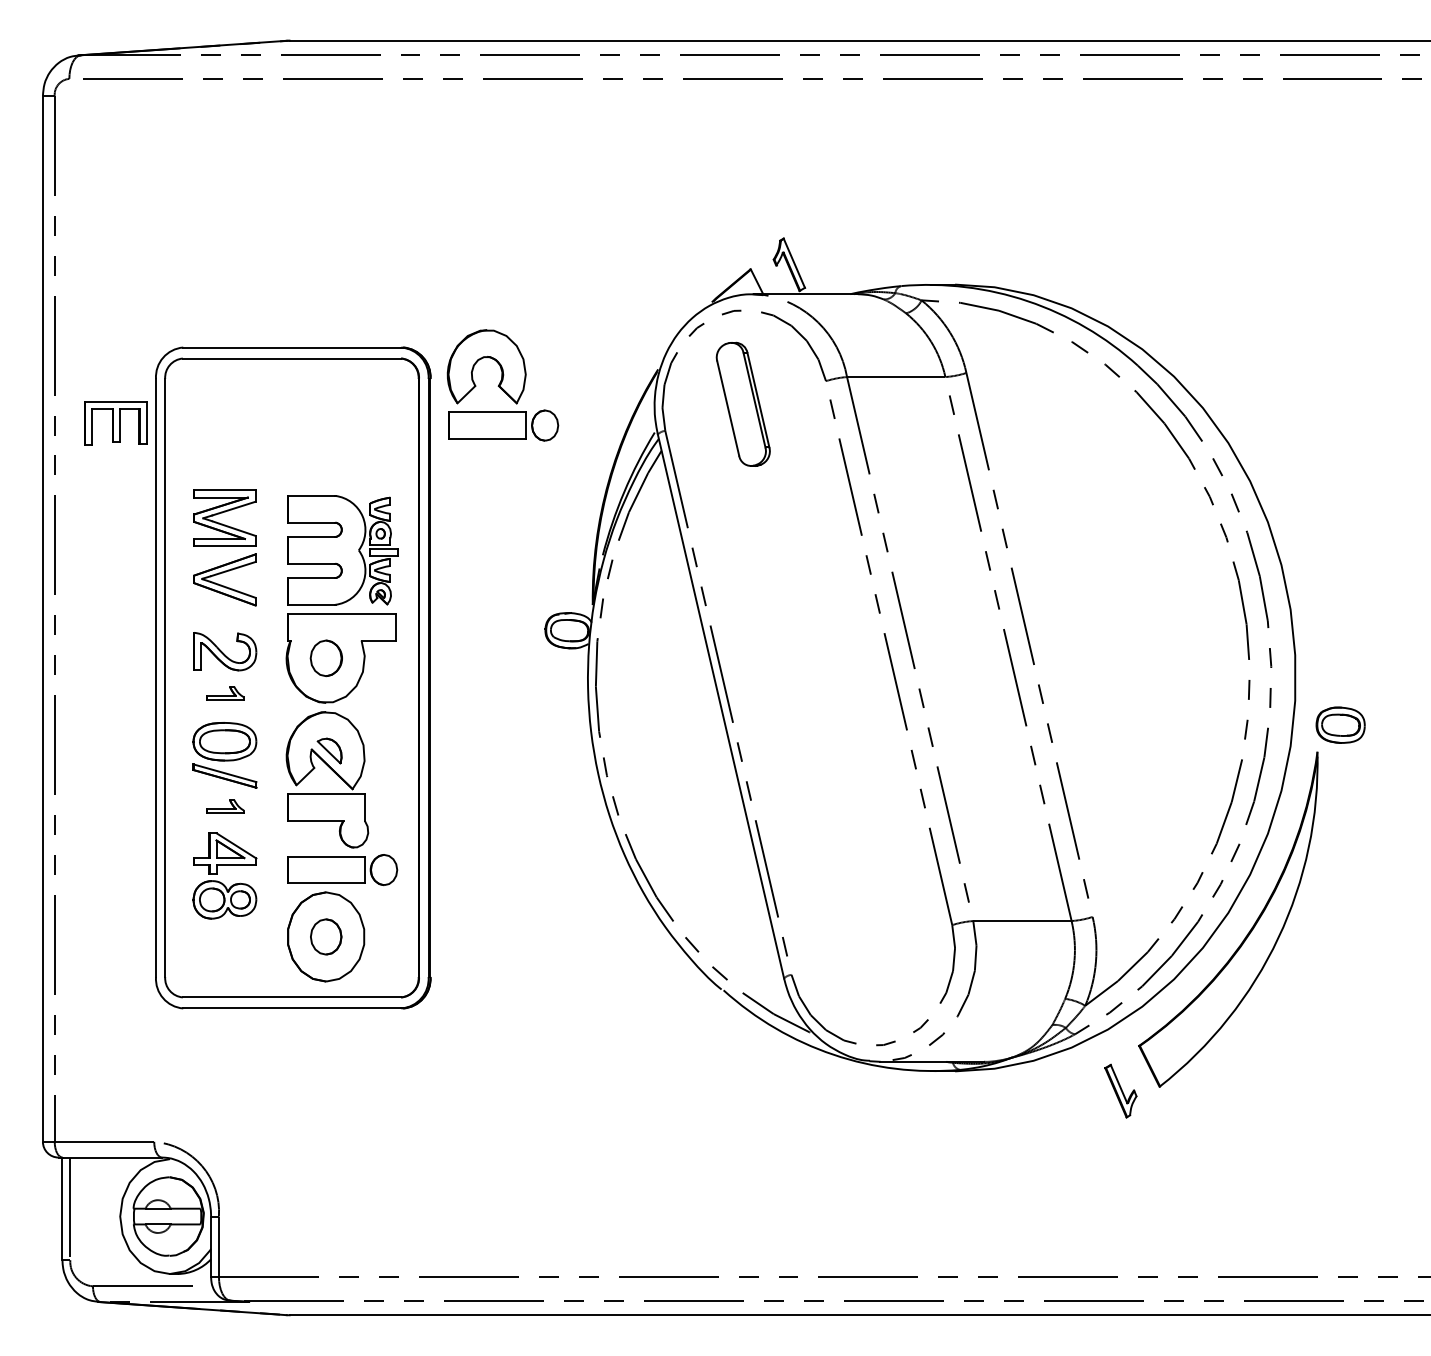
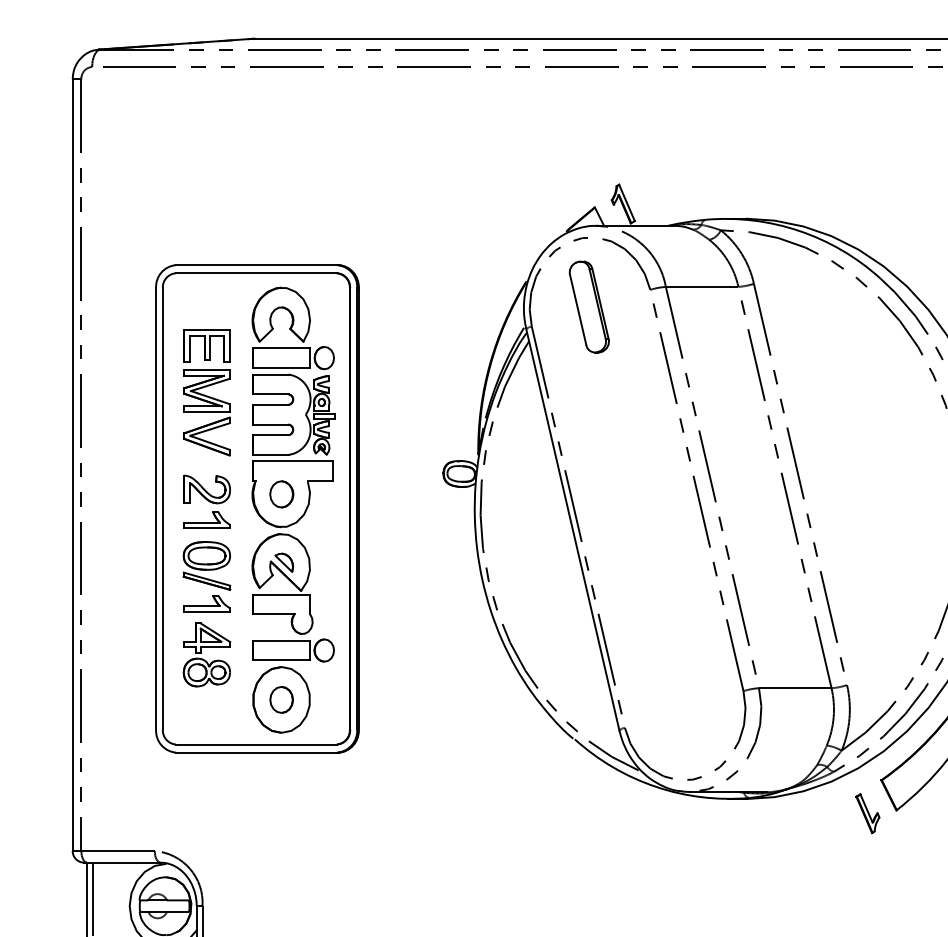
part: (502, 385) -> (292, 328), moved
part: (115, 423) -> (206, 346), moved
part: (224, 693) -> (206, 520), size x1.67
part: (224, 806) -> (206, 603), size x1.67

